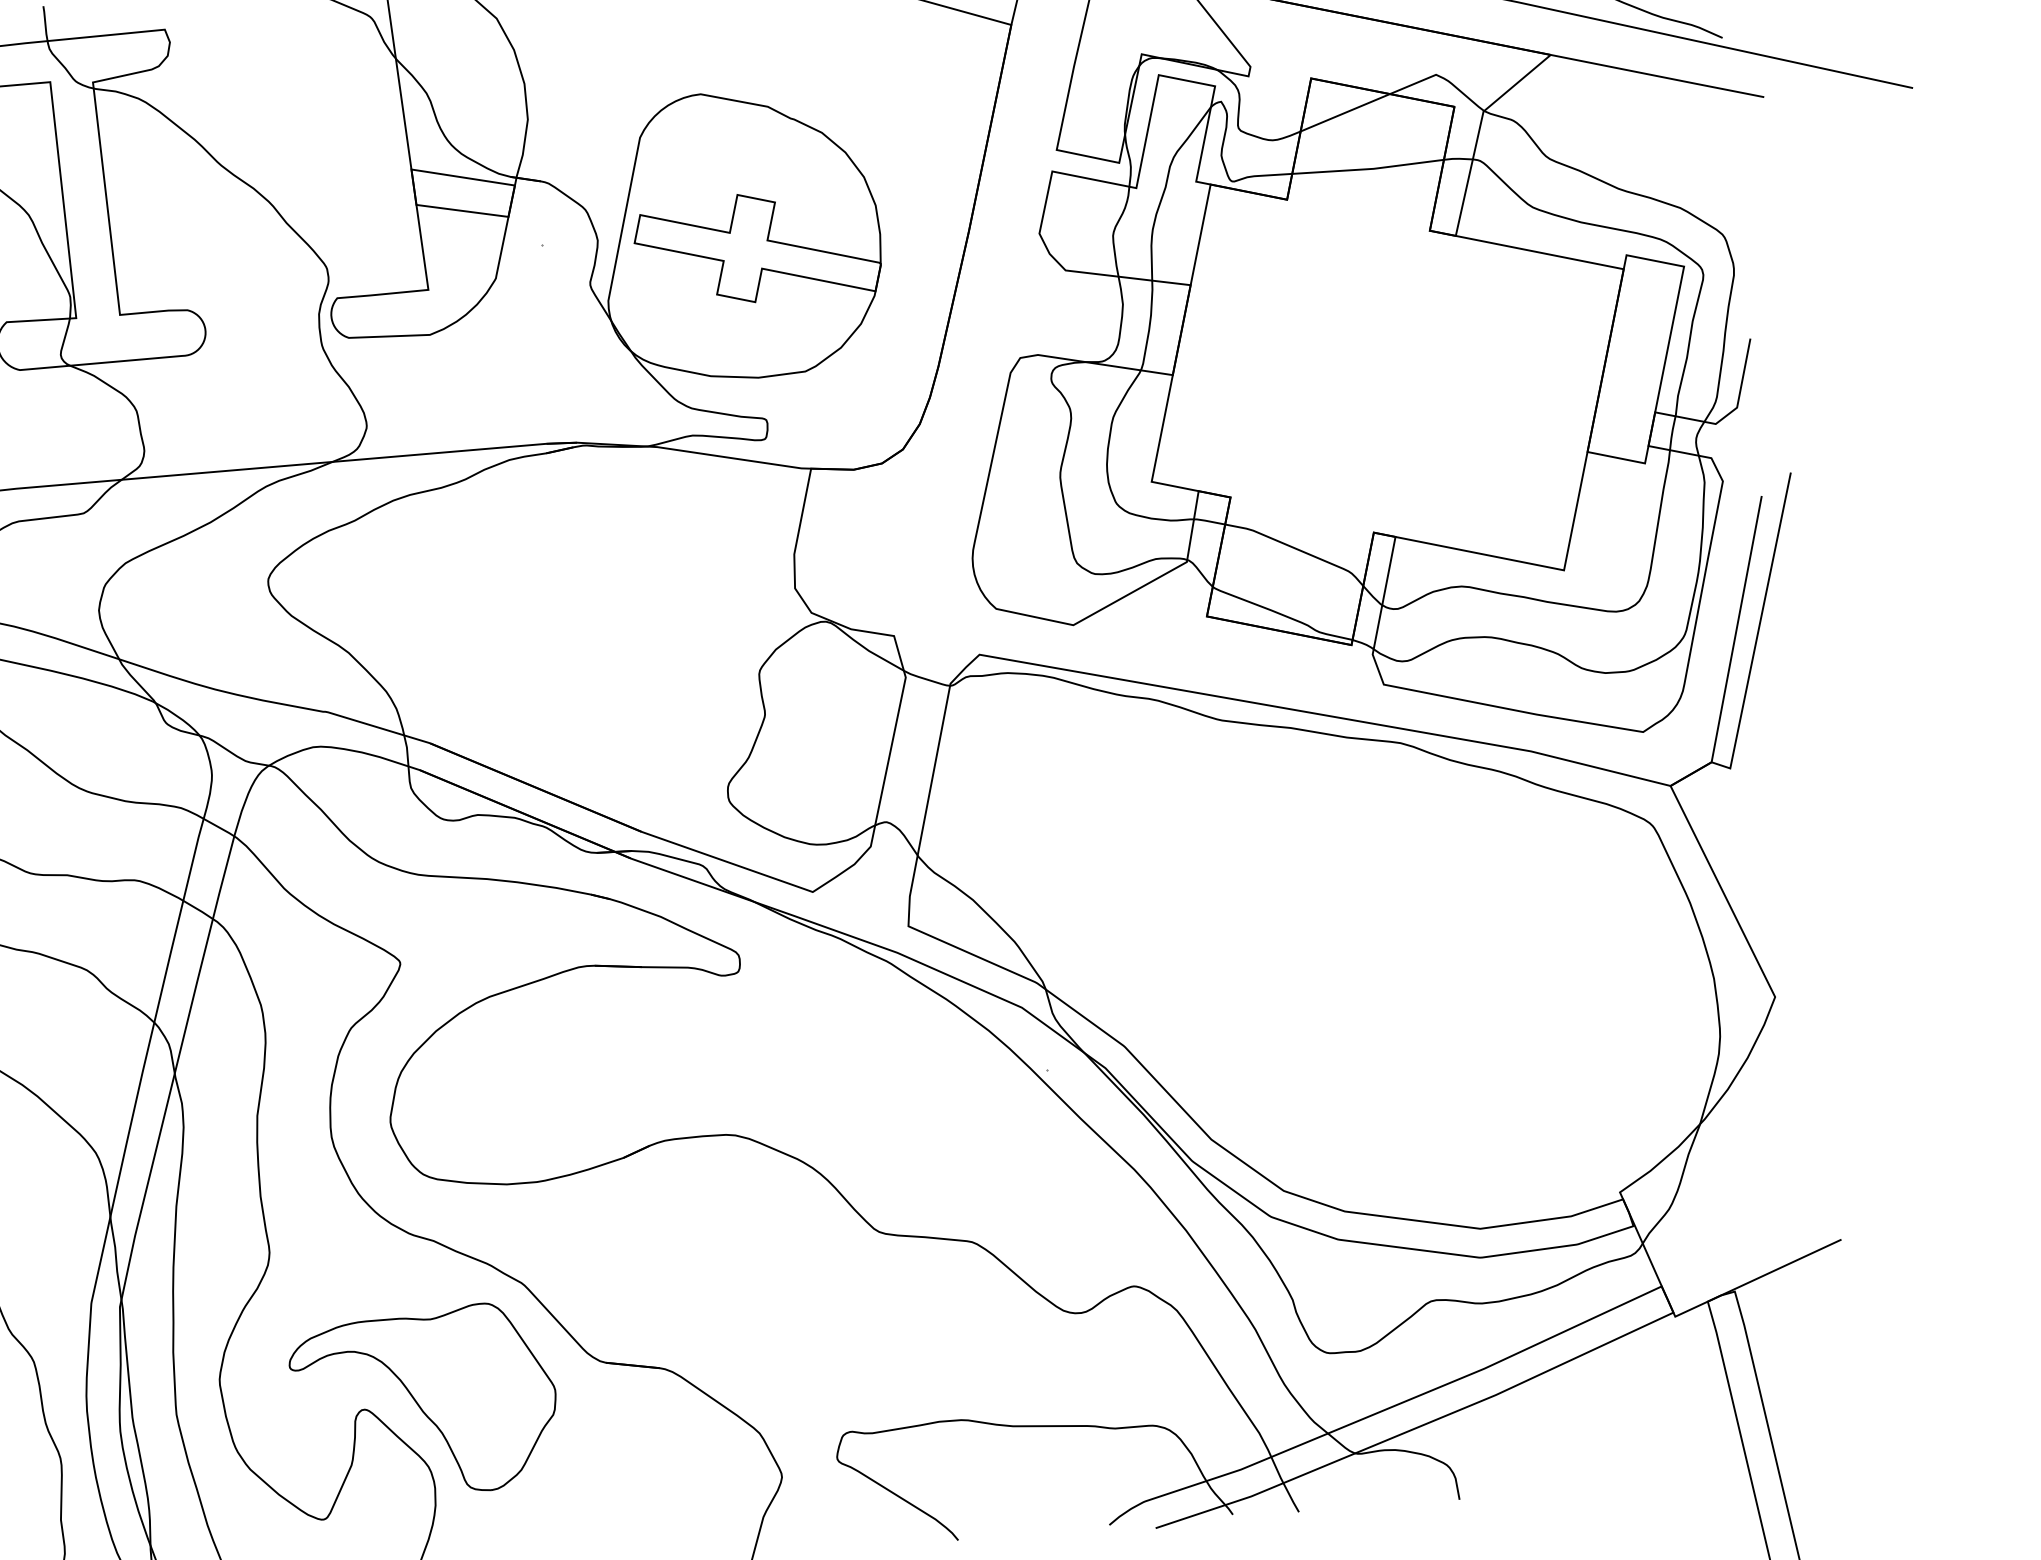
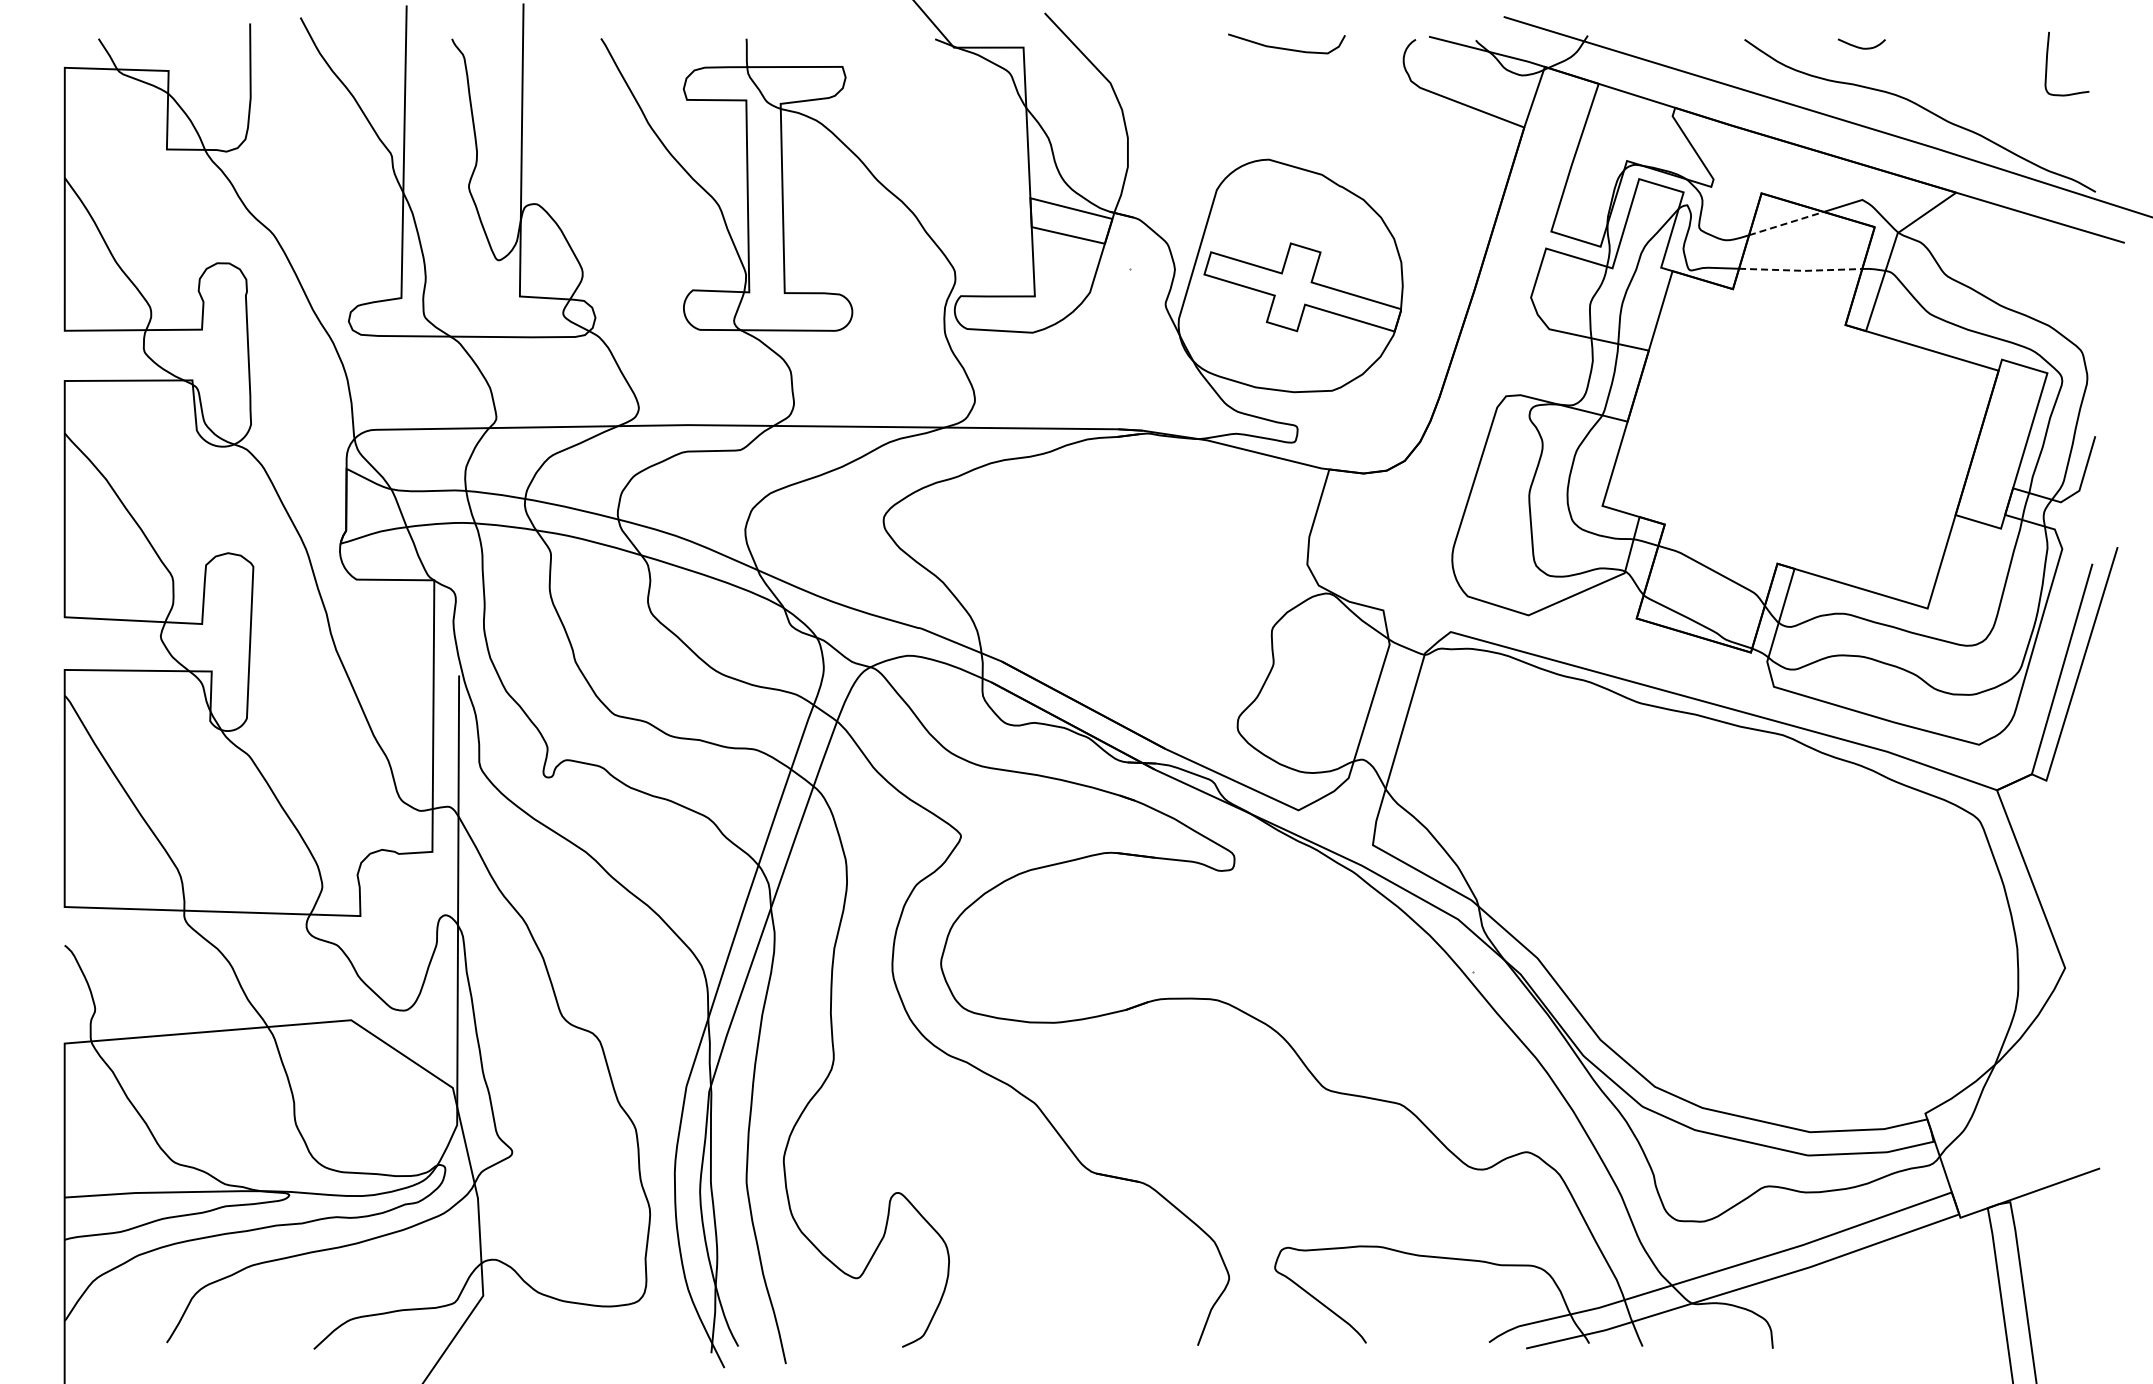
line: (1345, 112) -> (1786, 223), solid -> dashed
line: (1369, 168) -> (1801, 270), solid -> dashed
part: (424, 1402) -> (947, 1191), removed

